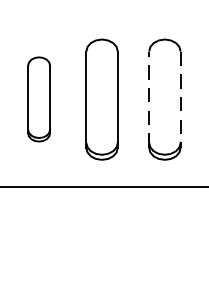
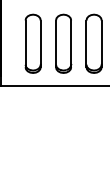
part: (37, 98) -> (32, 43), size x1.43
line: (149, 98) -> (86, 43), dashed -> solid
line: (180, 101) -> (101, 44), dashed -> solid

